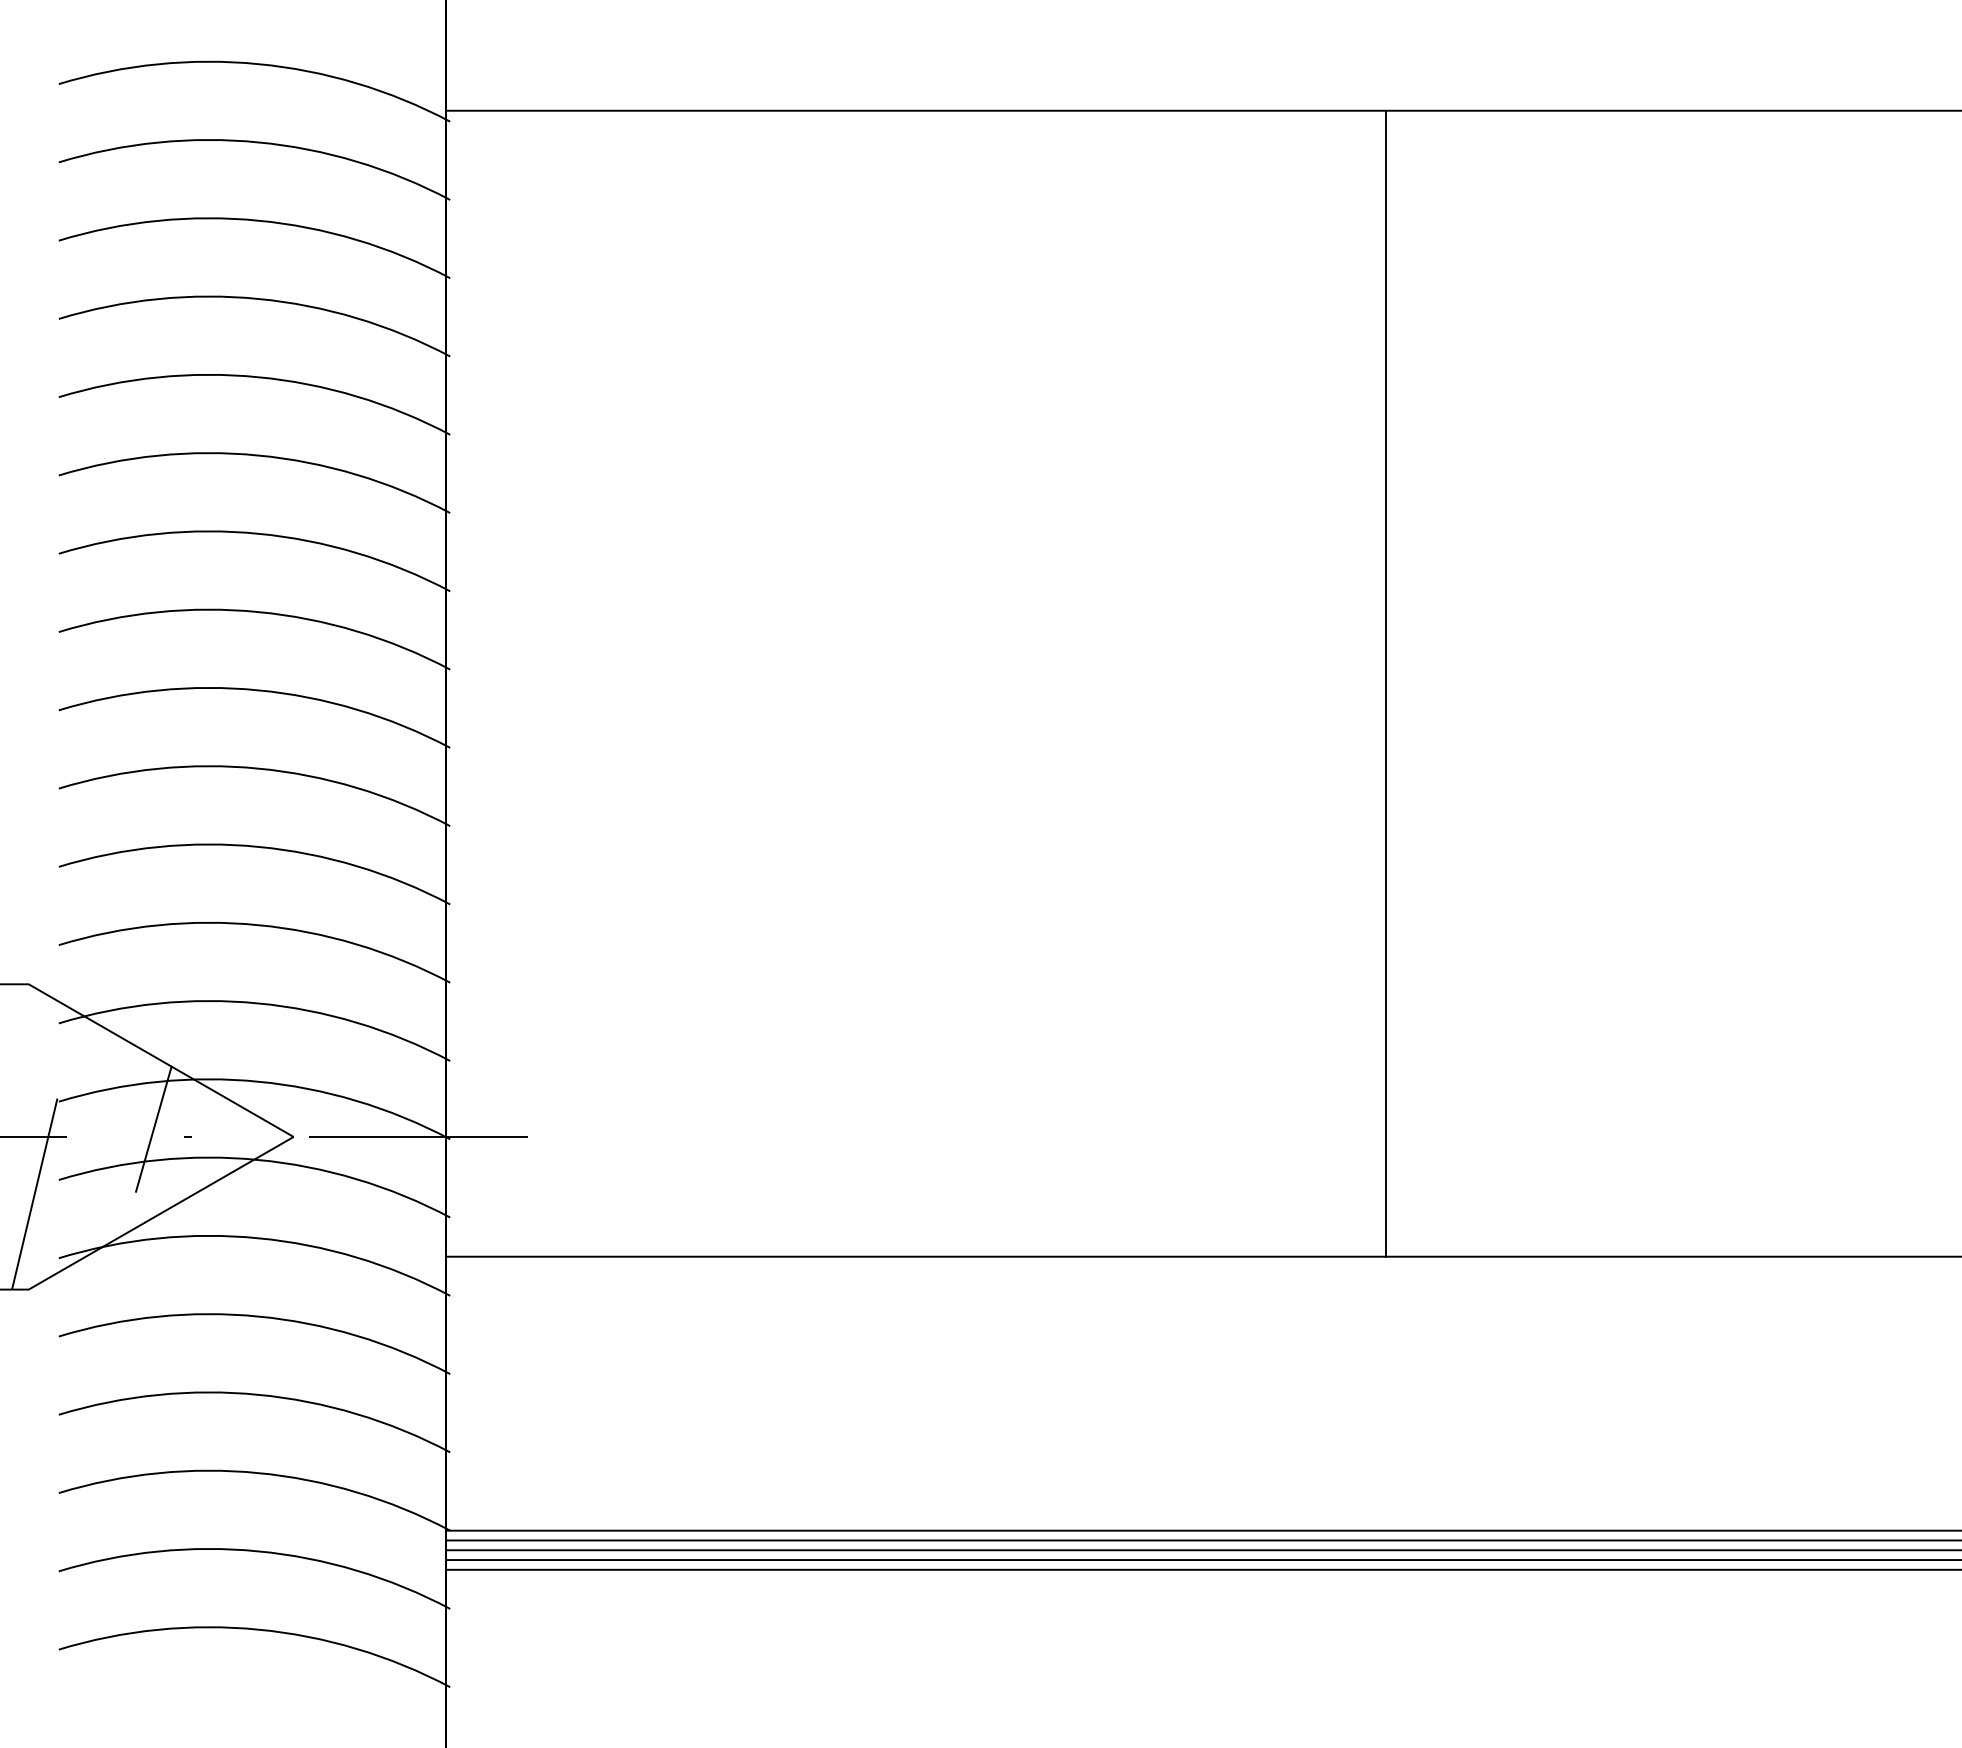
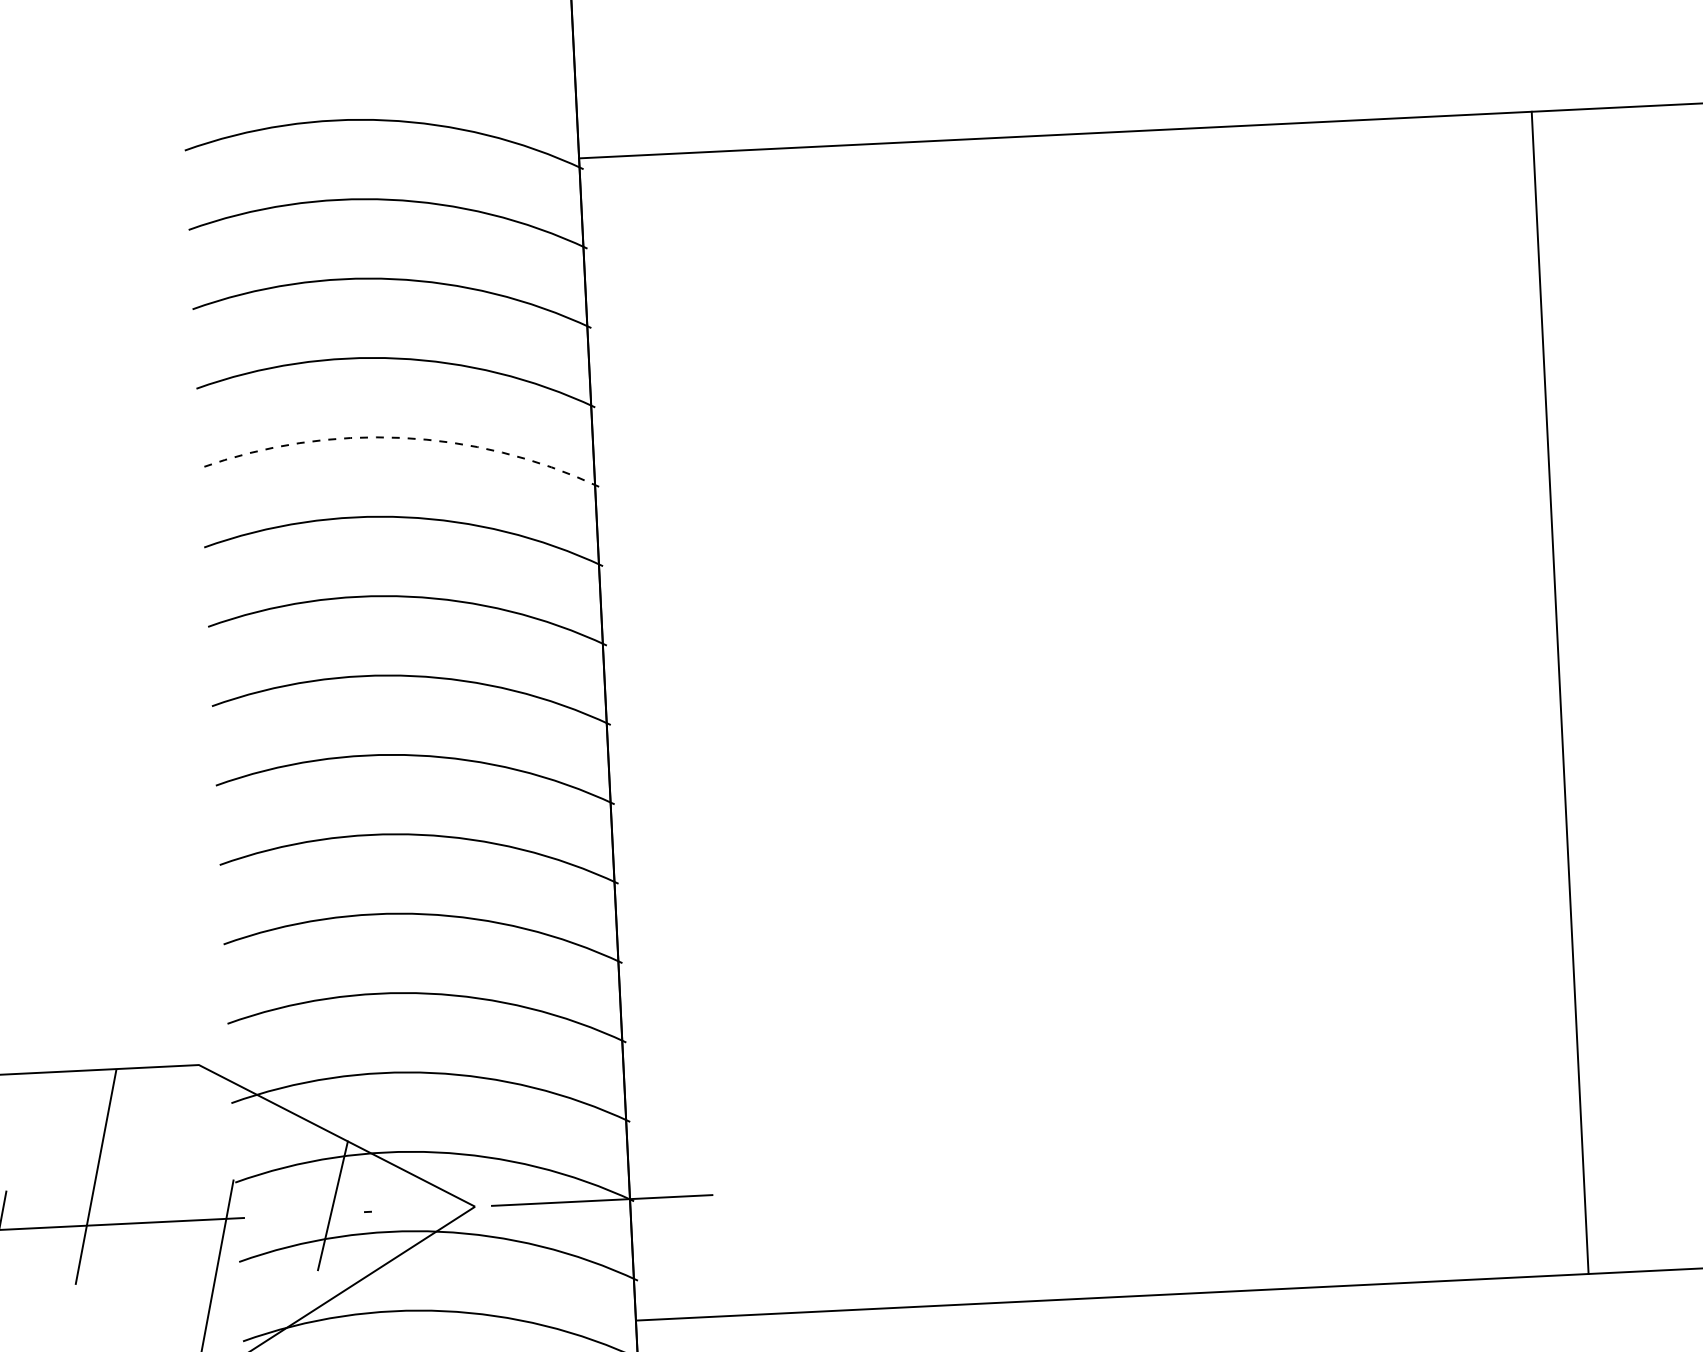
arc: (258, 377) -> (401, 438), solid -> dashed

